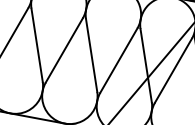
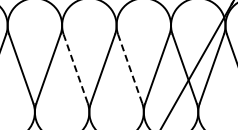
line: (36, 44) -> (75, 68), solid -> dashed
line: (92, 55) -> (130, 68), solid -> dashed

